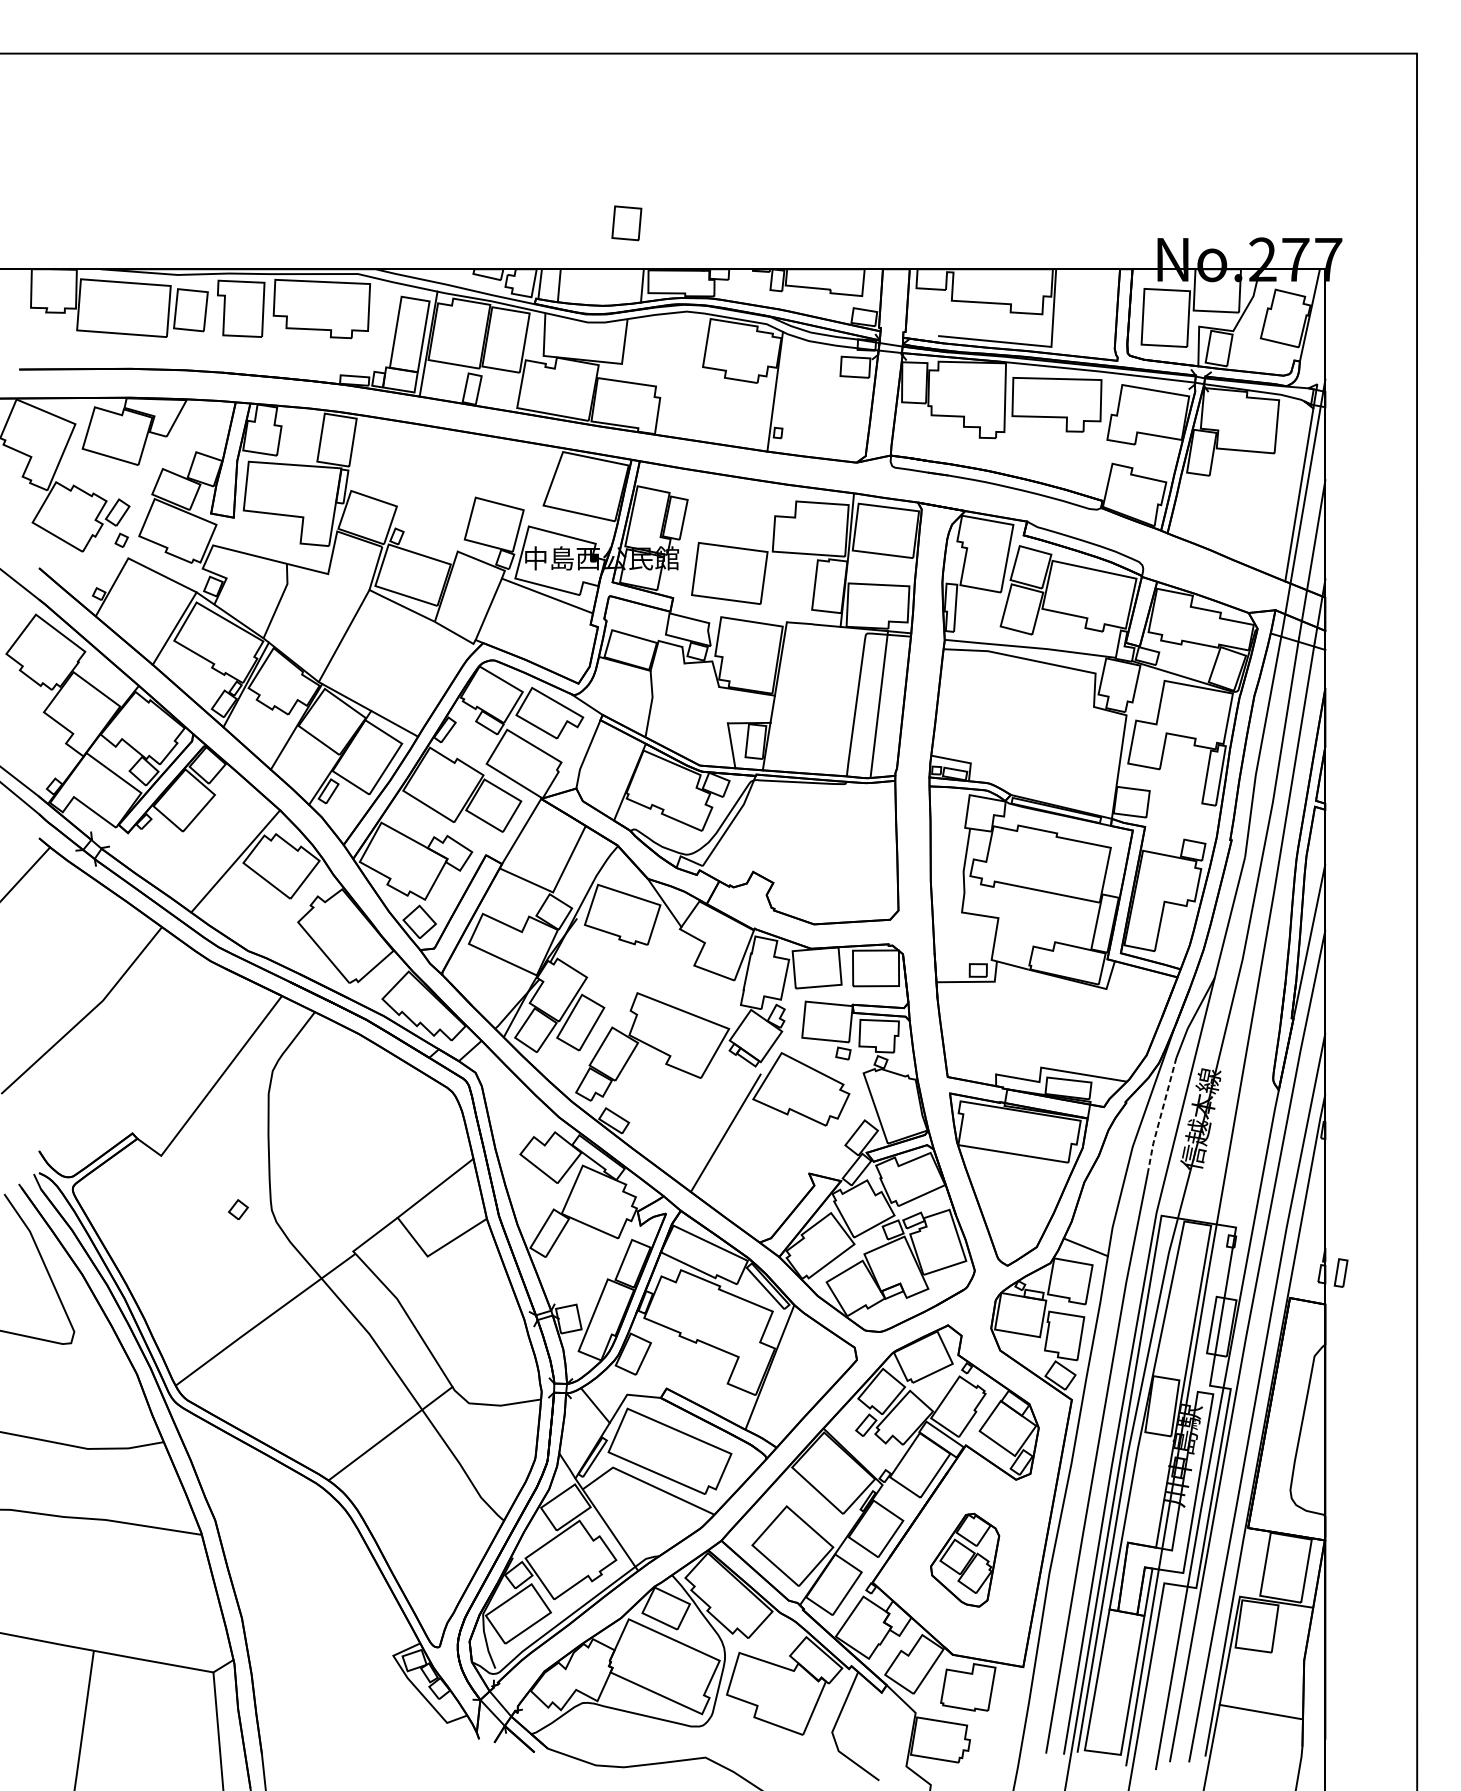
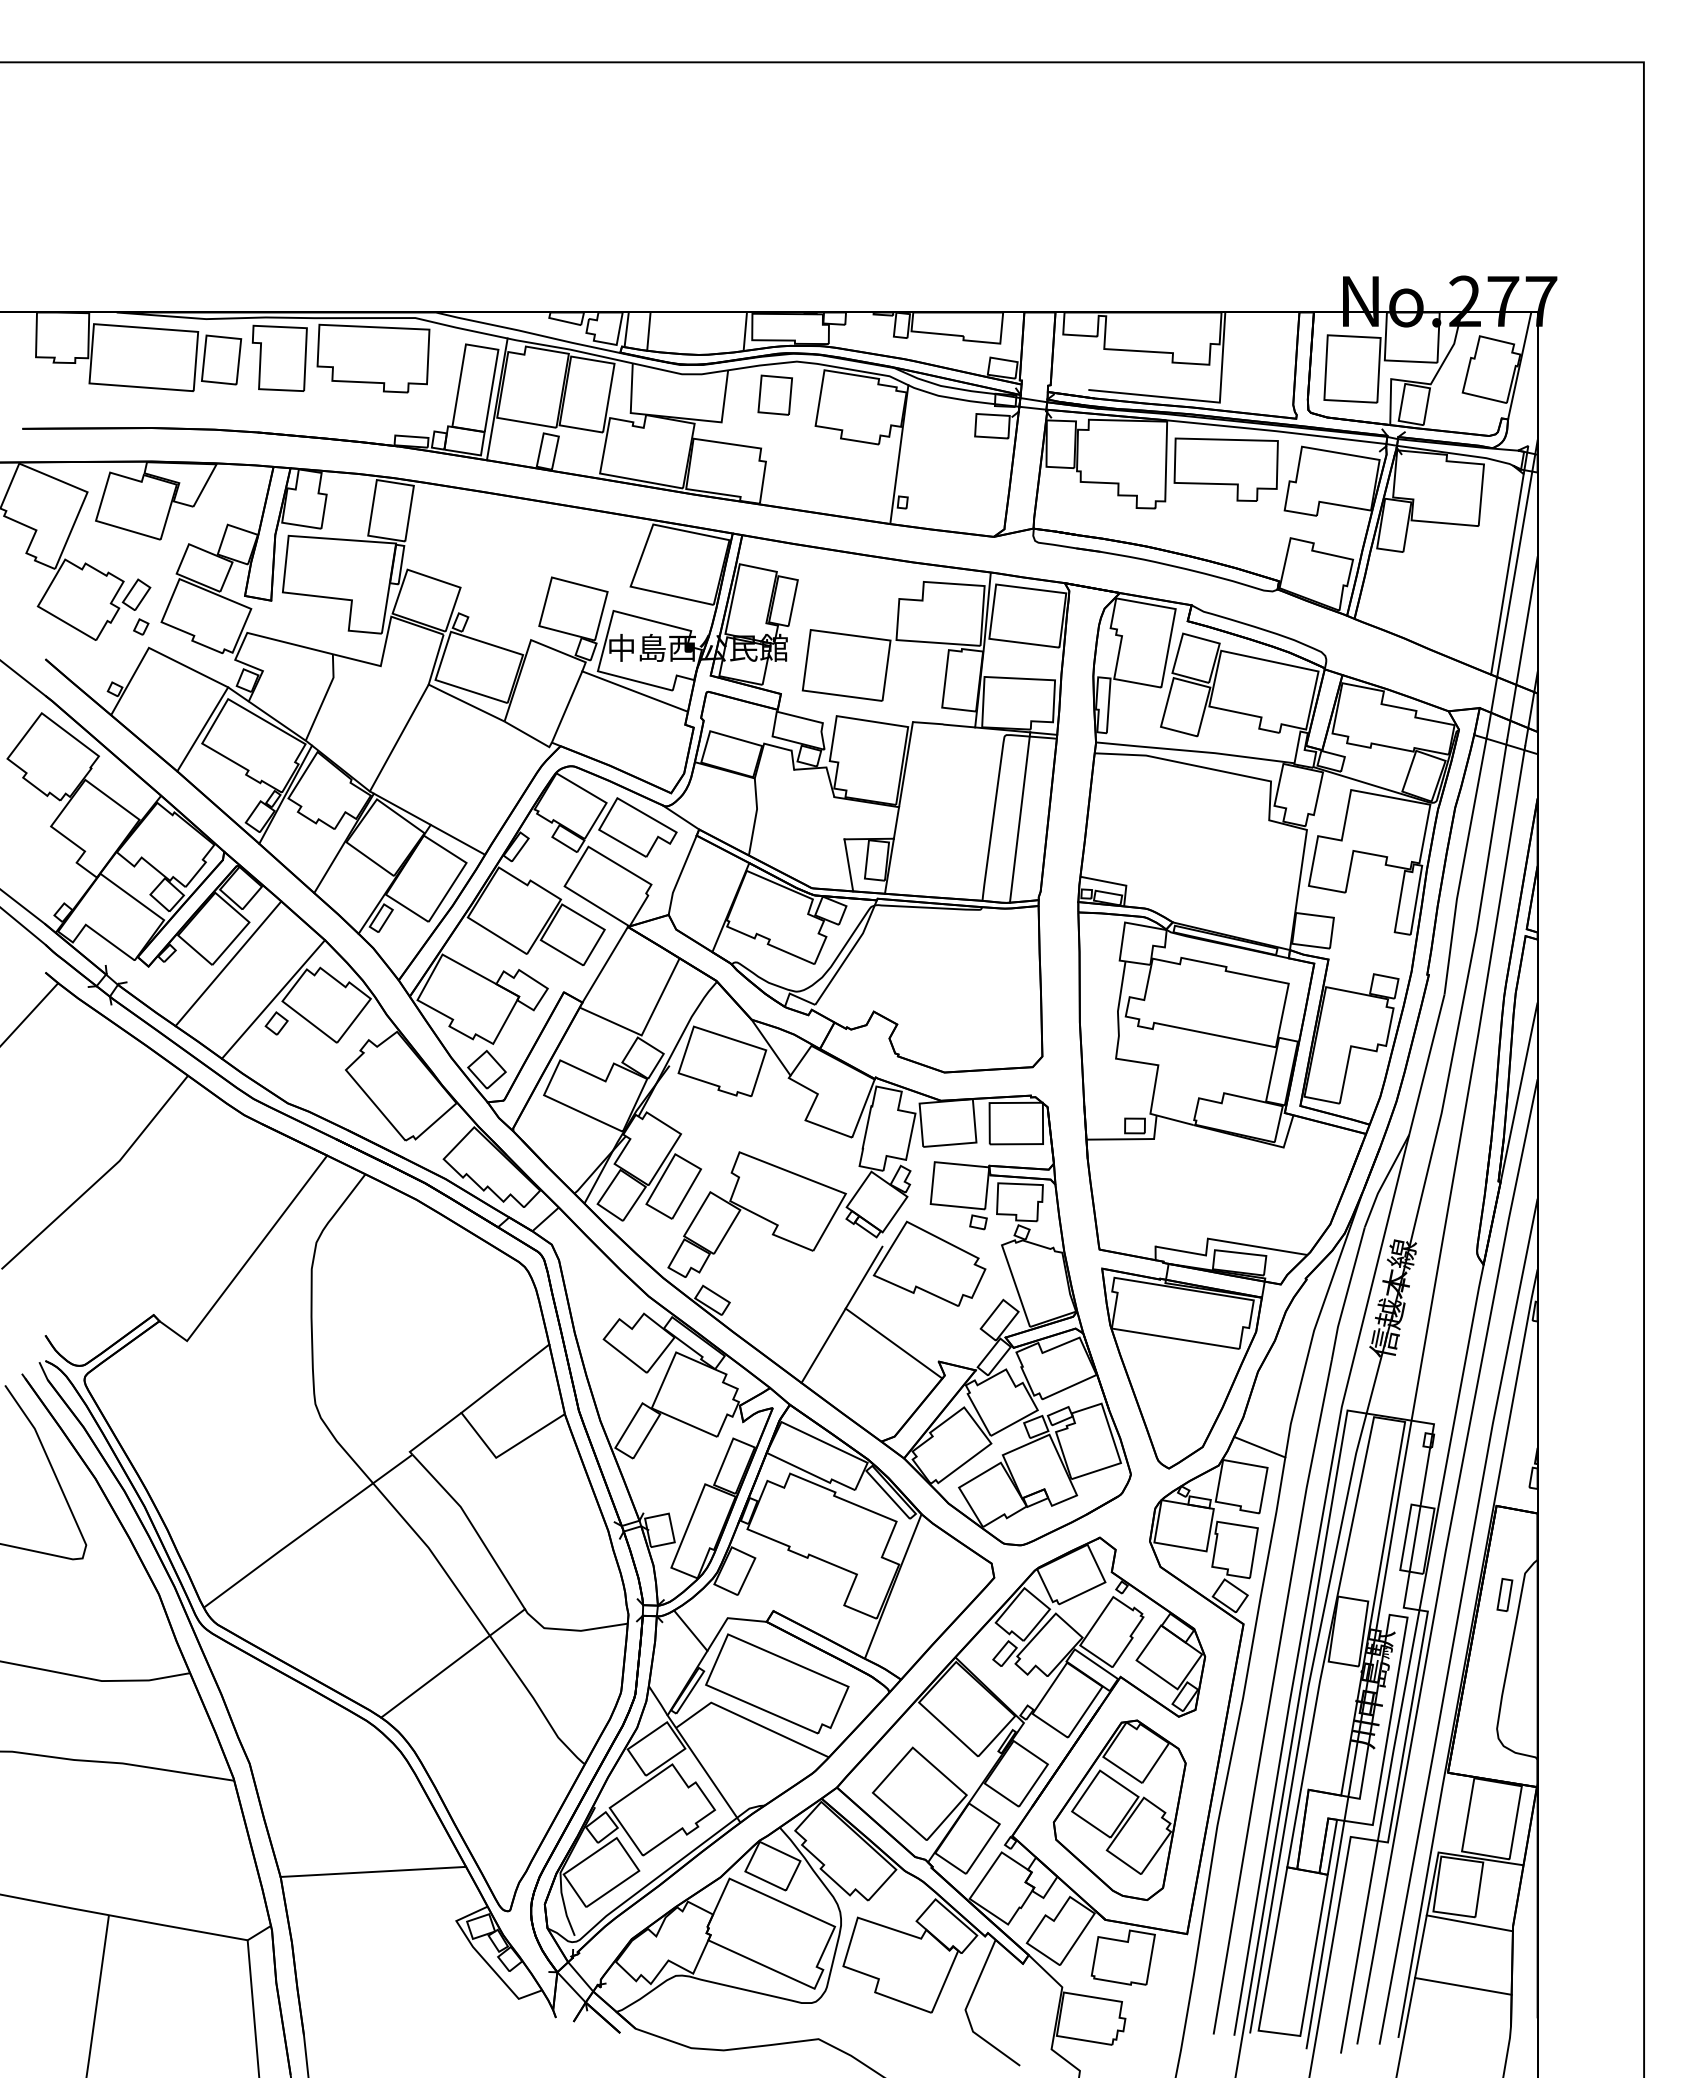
part: (626, 222) -> (774, 394), moved
line: (196, 830) -> (228, 963), added
line: (1160, 1115) -> (1346, 1294), dashed -> solid
line: (770, 1157) -> (893, 1343), added
part: (238, 1209) -> (276, 1023), moved
part: (1340, 1273) -> (1504, 1595), moved
part: (964, 1559) -> (1119, 1809), size x1.67
line: (321, 1613) -> (373, 1871), added
line: (1266, 1657) -> (1469, 1923), added

